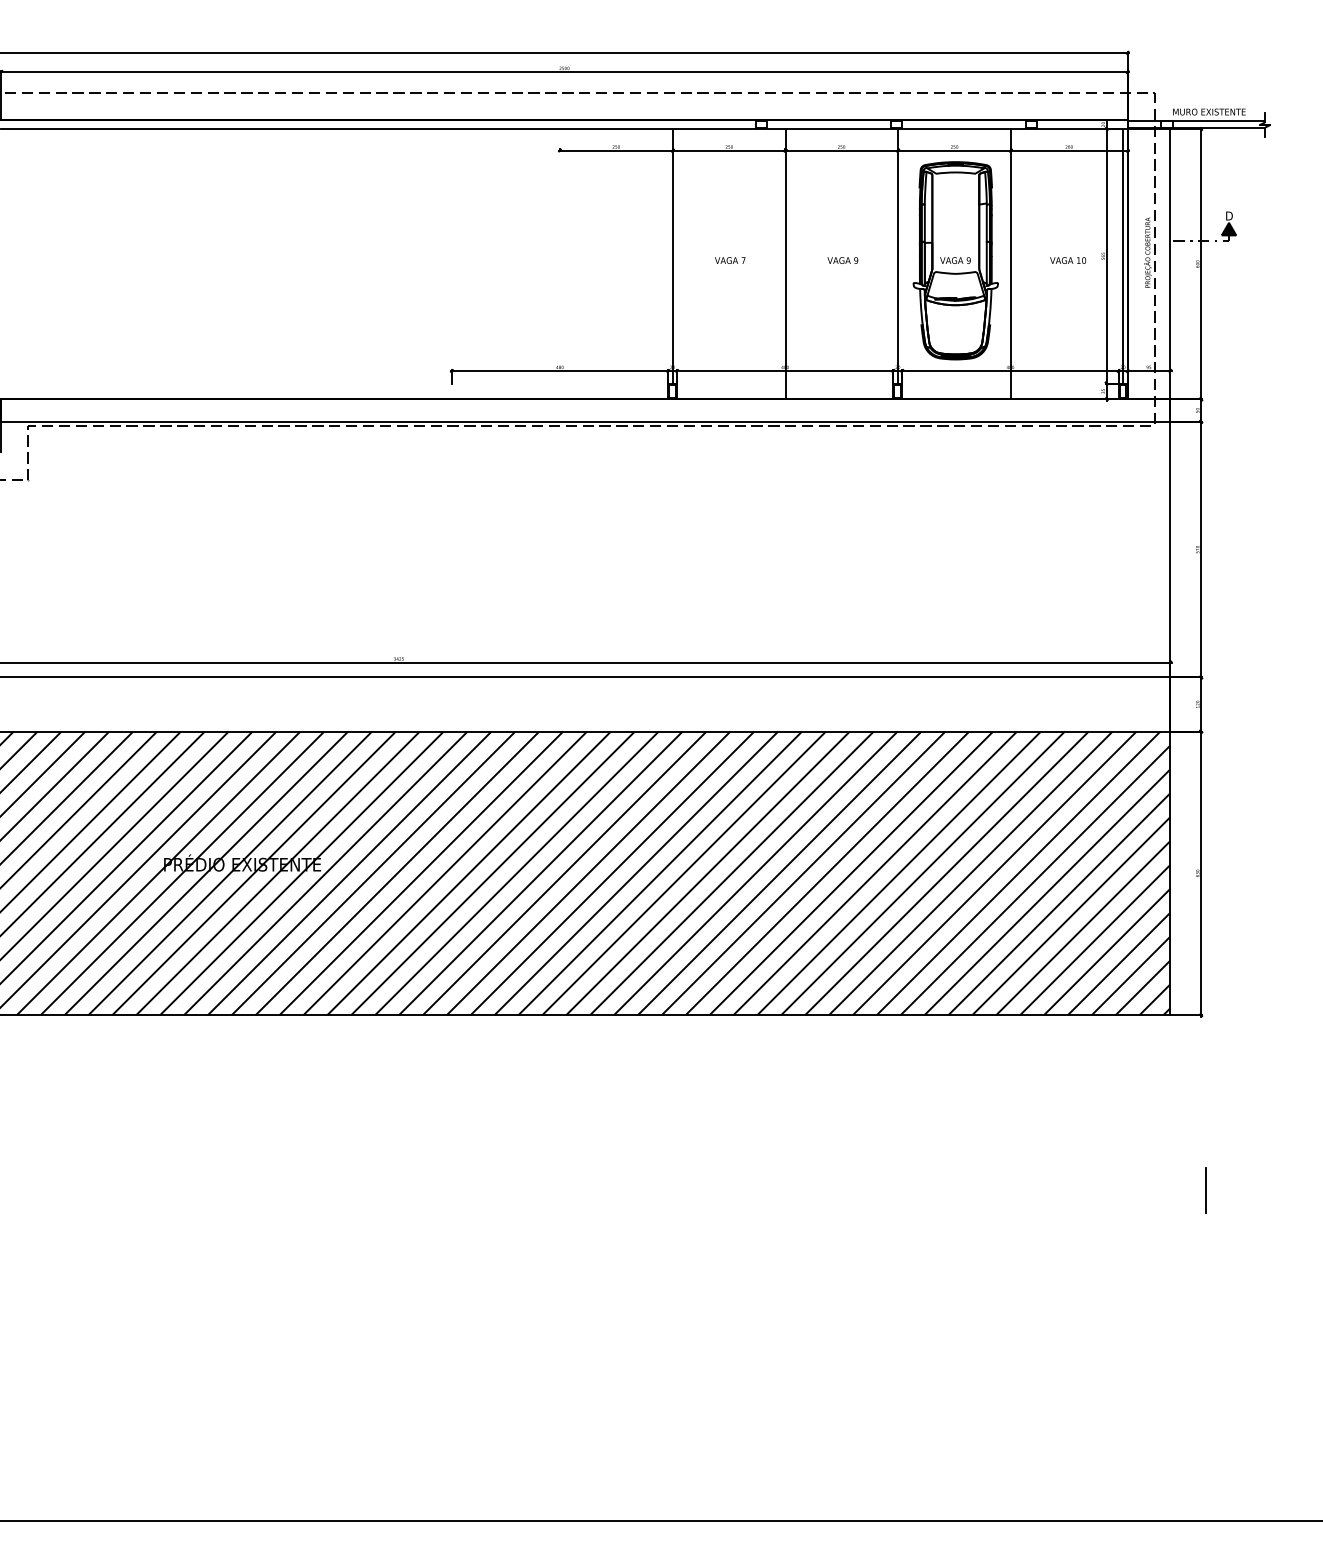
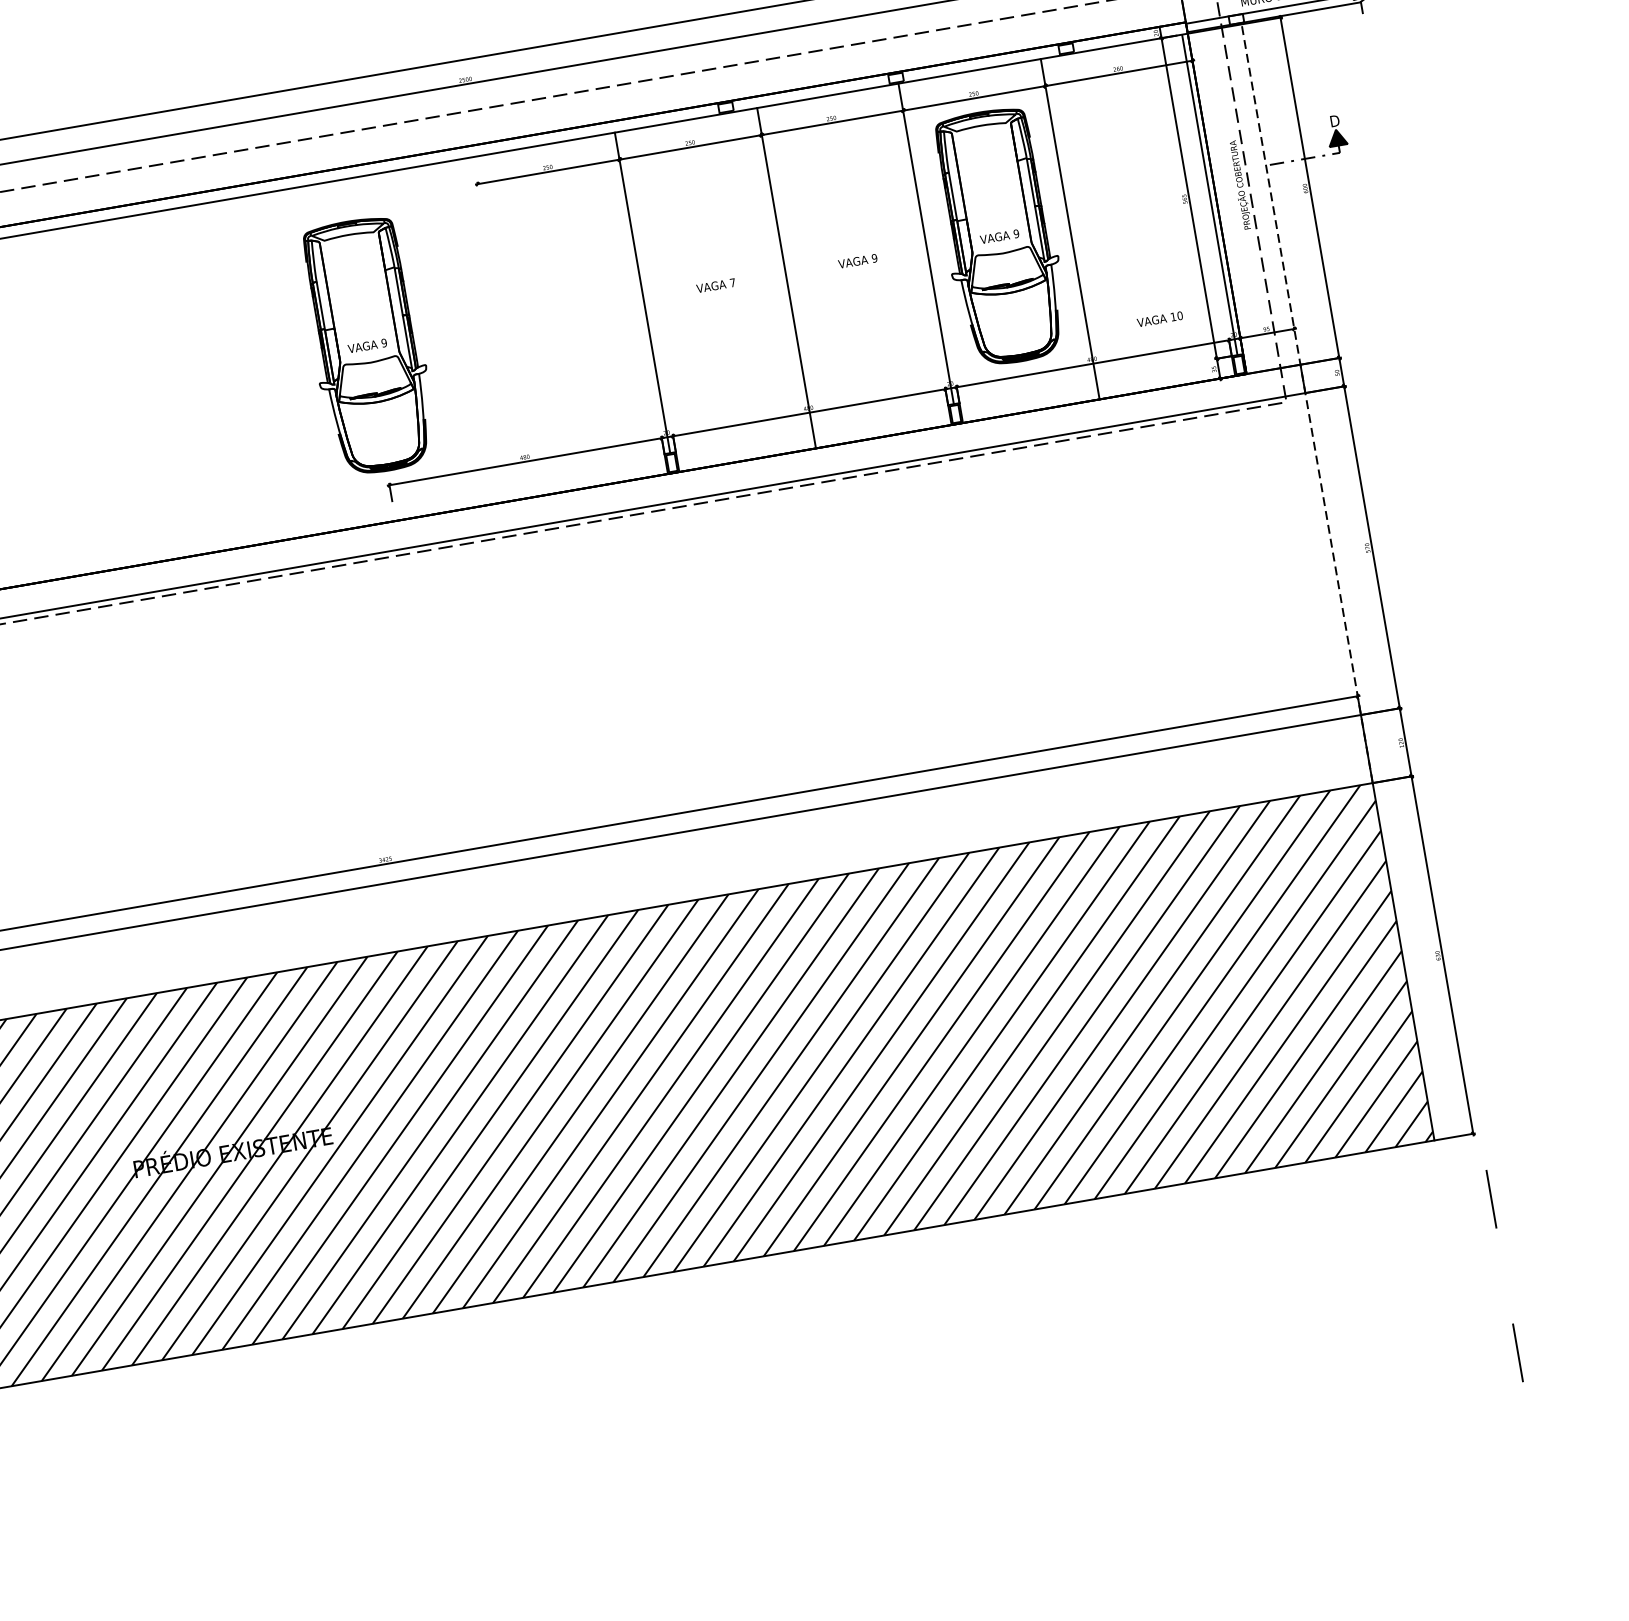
part: (453, 260) -> (367, 345), added
text: (1068, 260) -> (1160, 319), moved
line: (1170, 429) -> (1307, 402), solid -> dashed
line: (1205, 1068) -> (1490, 1199), added

